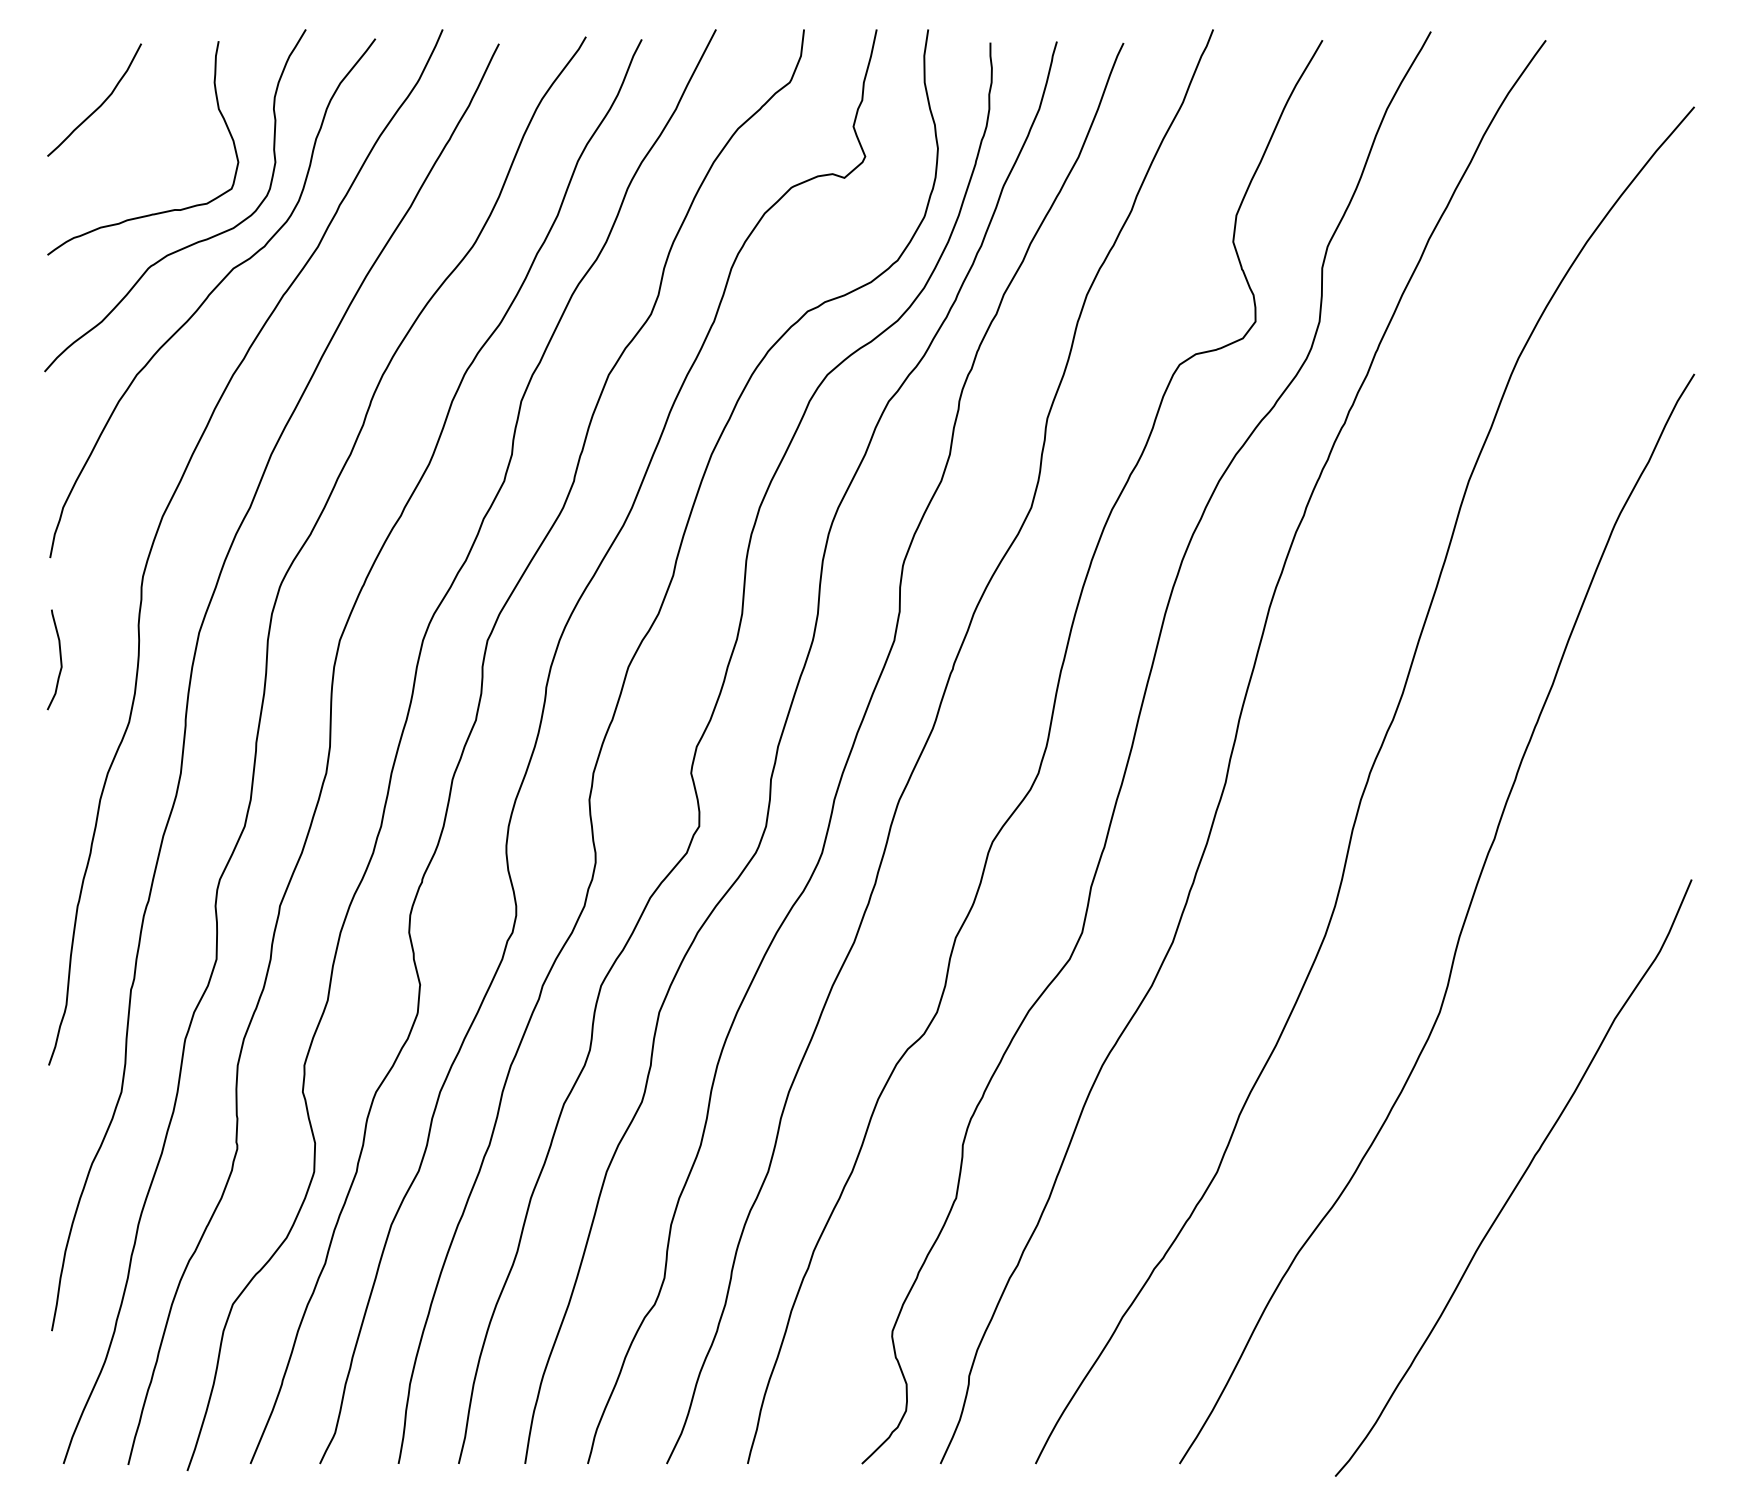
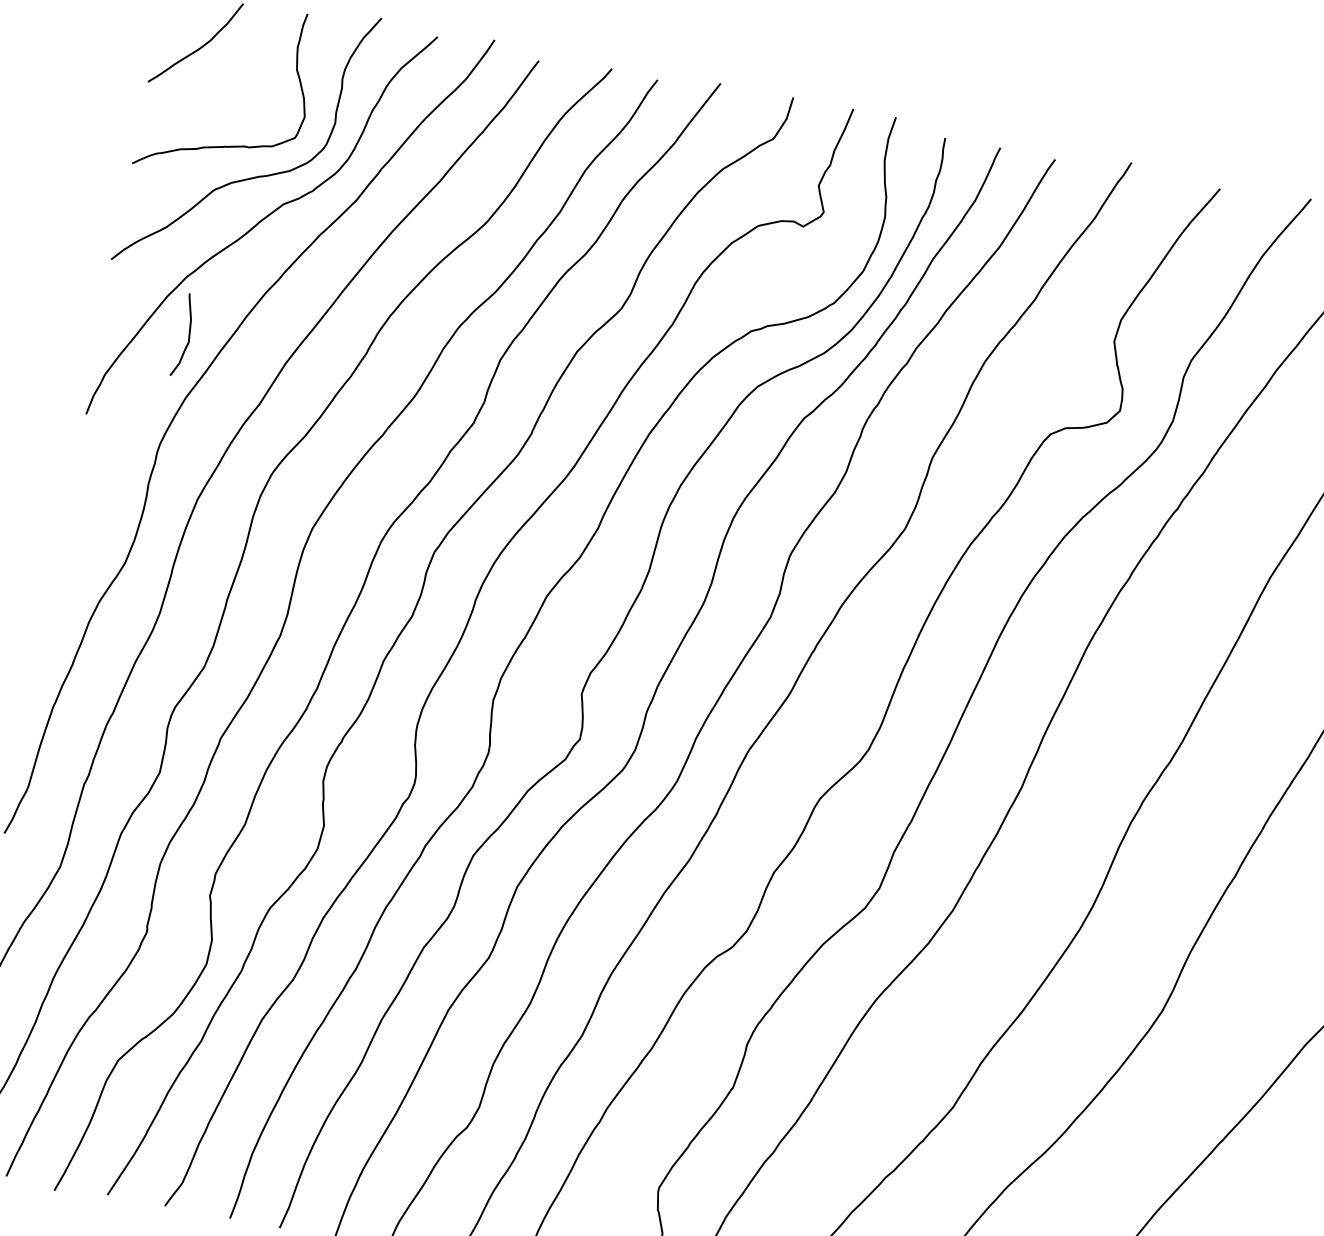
curve: (59, 656) -> (188, 333), moved

